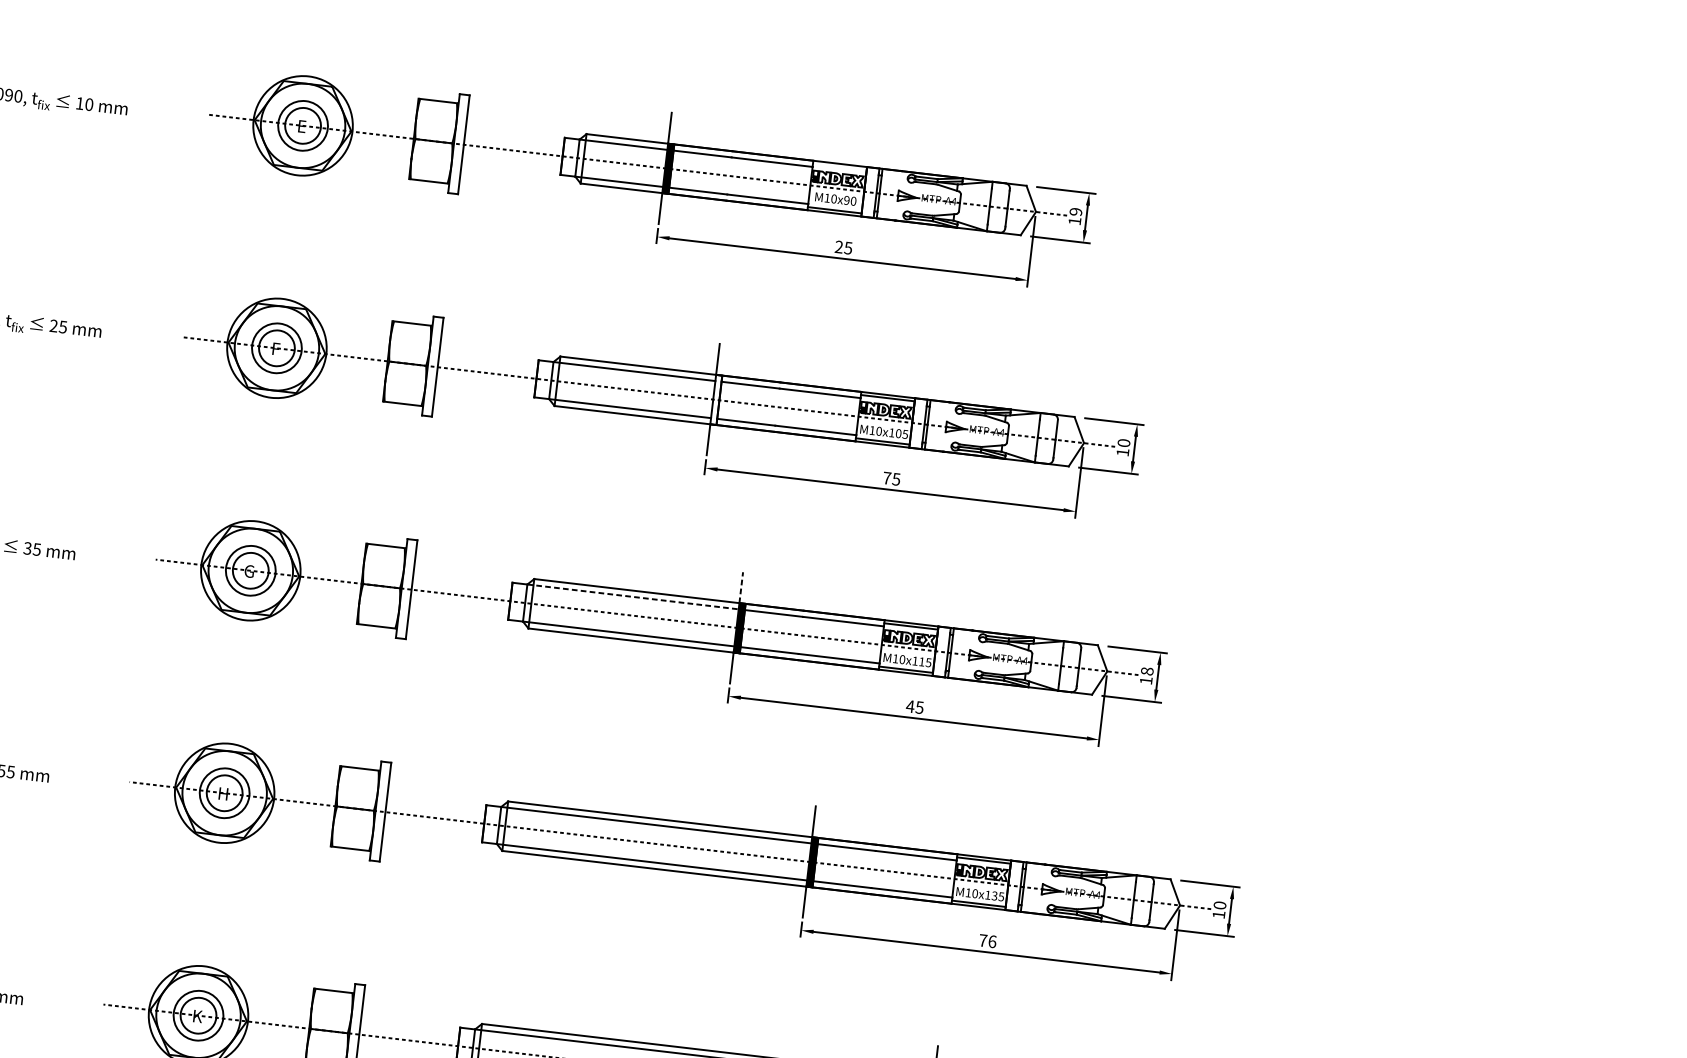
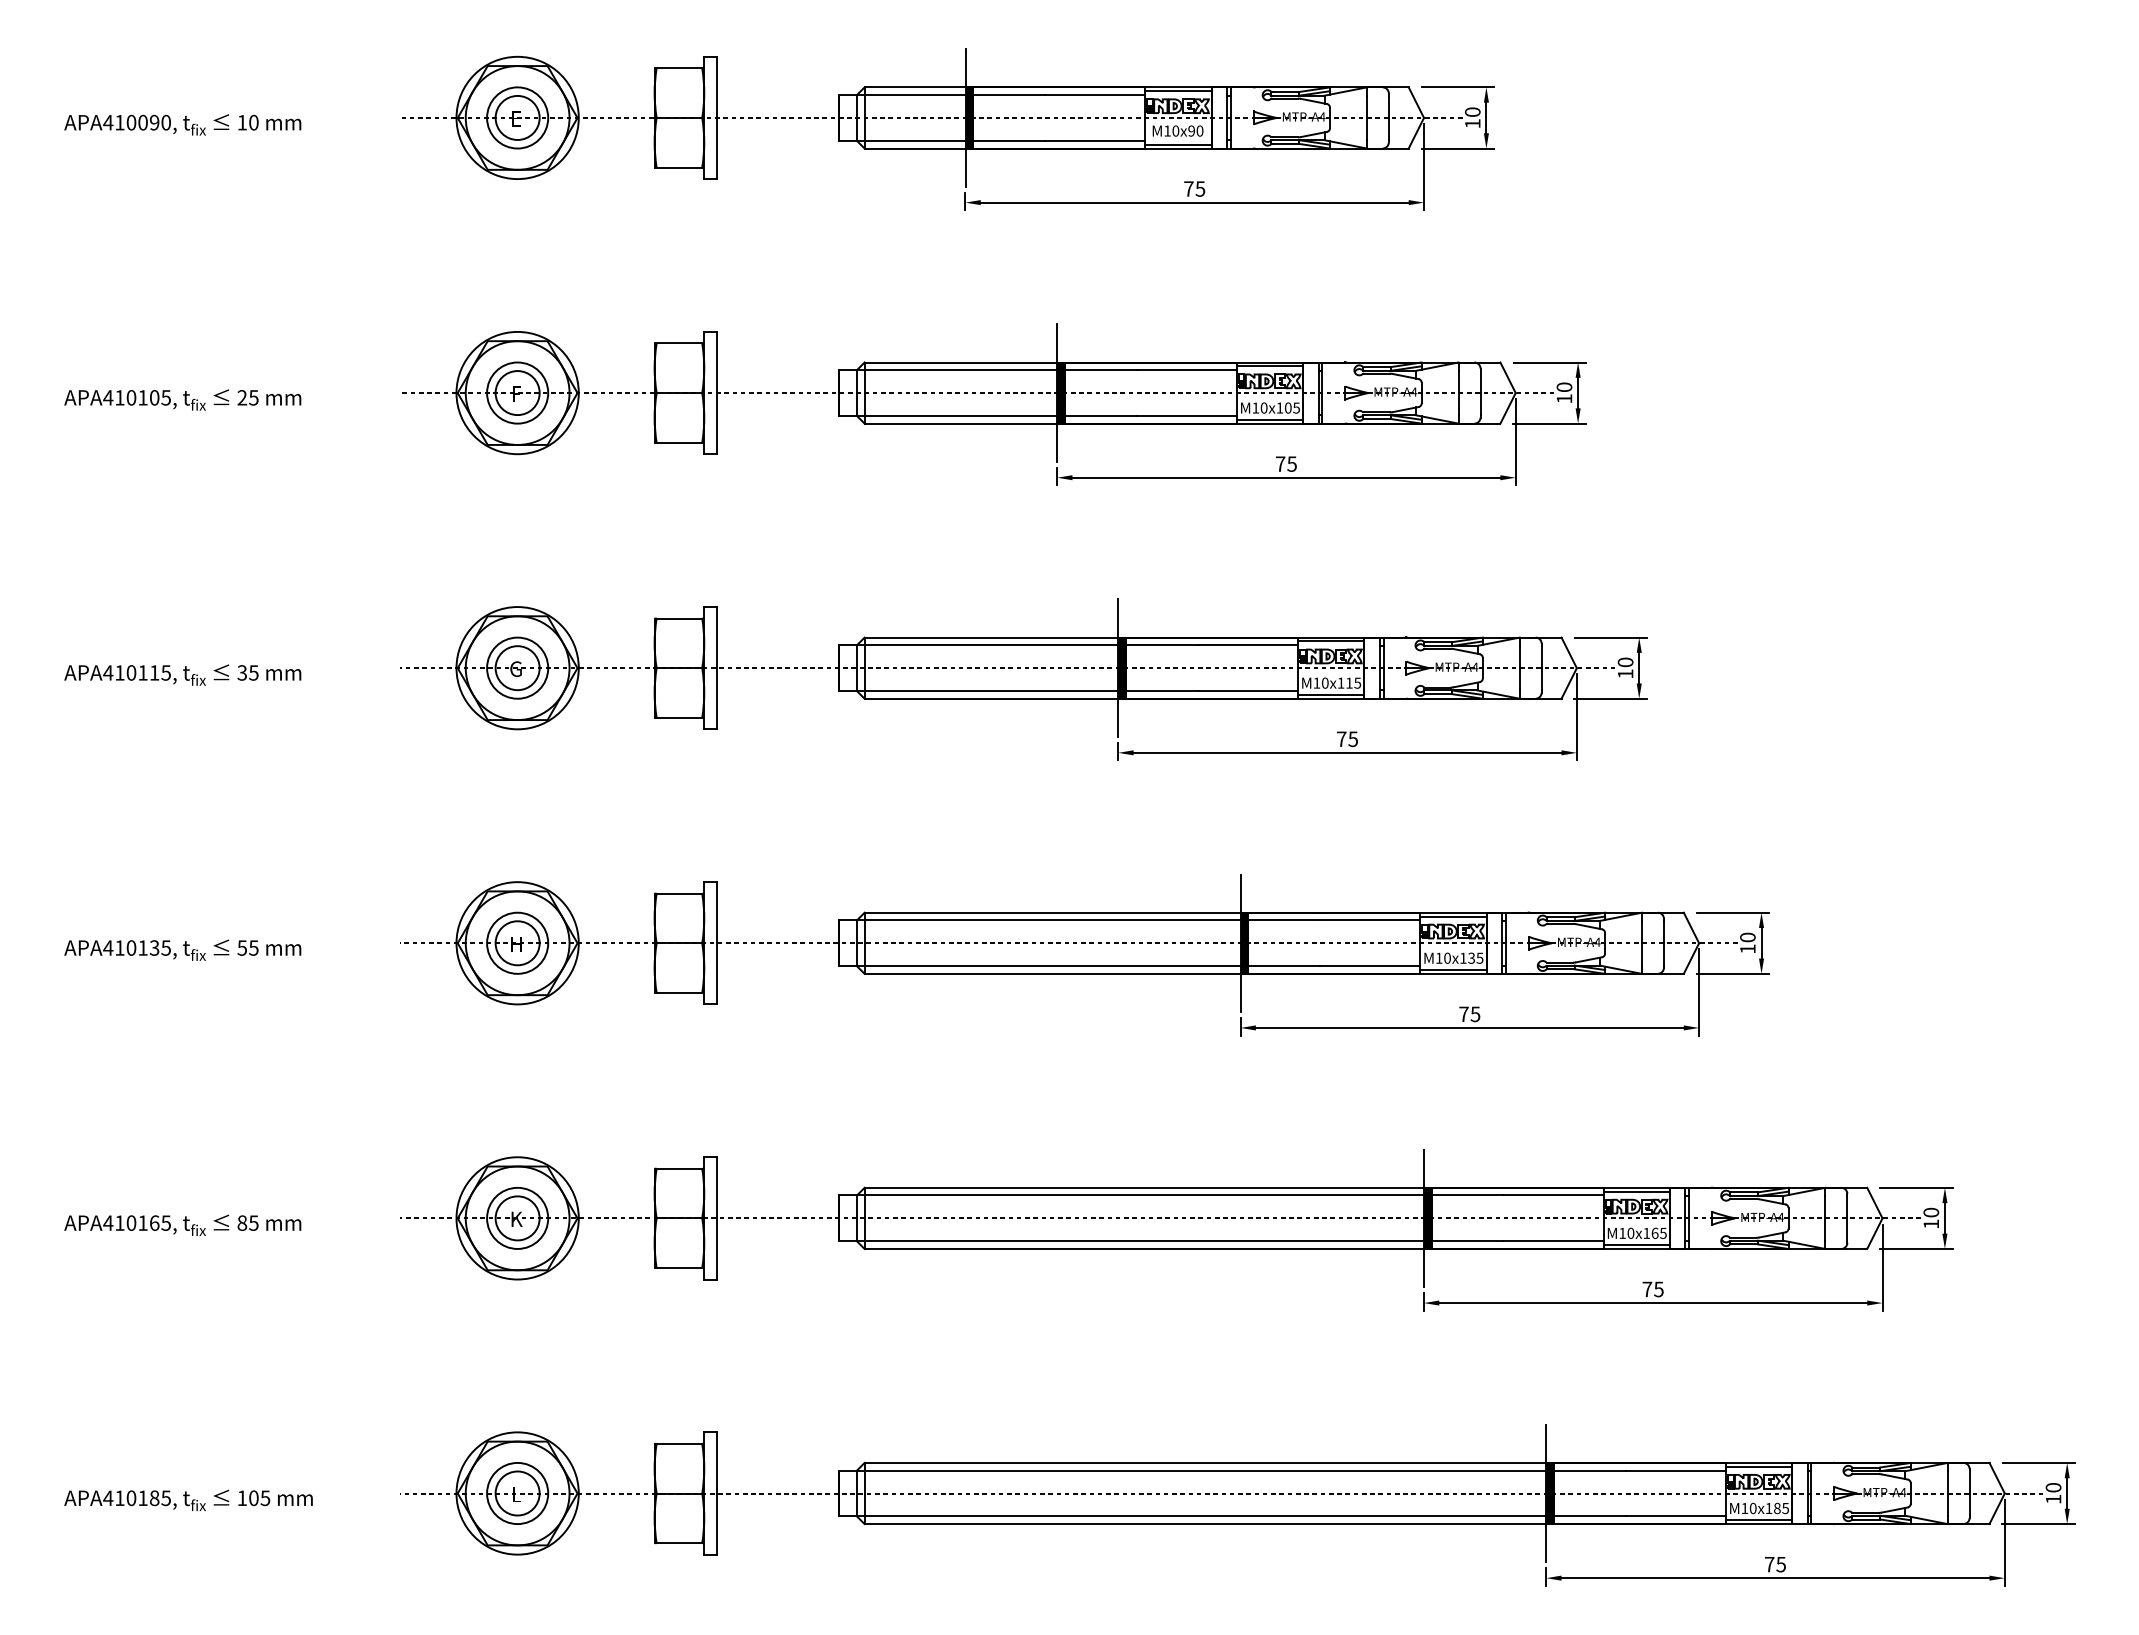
line: (839, 167) -> (1178, 91), added
text: (1075, 211) -> (1472, 111), 19 -> 10
text: (838, 246) -> (1188, 188), 25 -> 75
fill: (715, 399) -> (1060, 392), added
line: (741, 587) -> (1118, 618), dashed -> solid
line: (632, 597) -> (987, 645), dashed -> solid
text: (1147, 671) -> (1625, 662), 18 -> 10
text: (910, 705) -> (1341, 738), 45 -> 75
text: (992, 941) -> (1475, 1014), 76 -> 75

